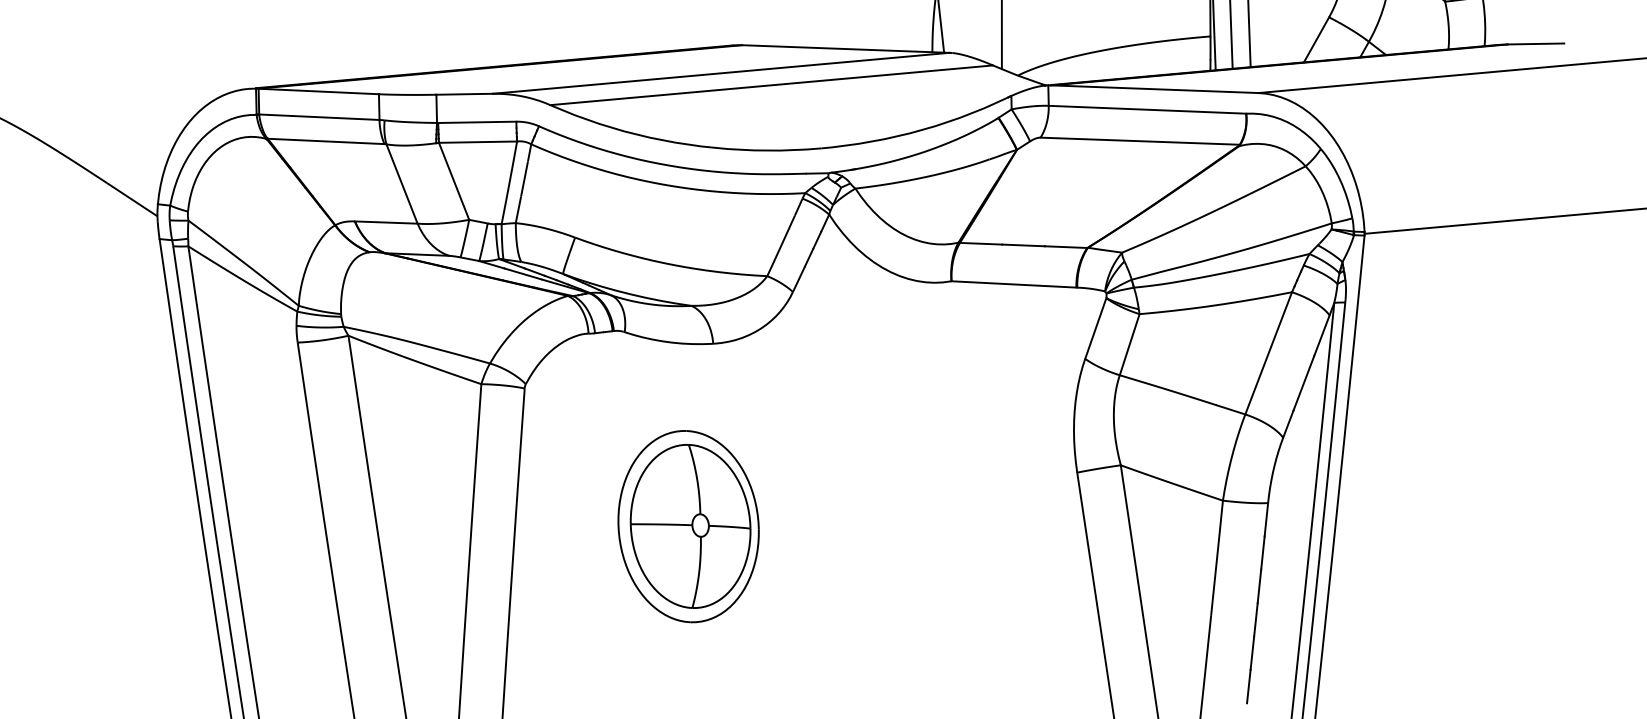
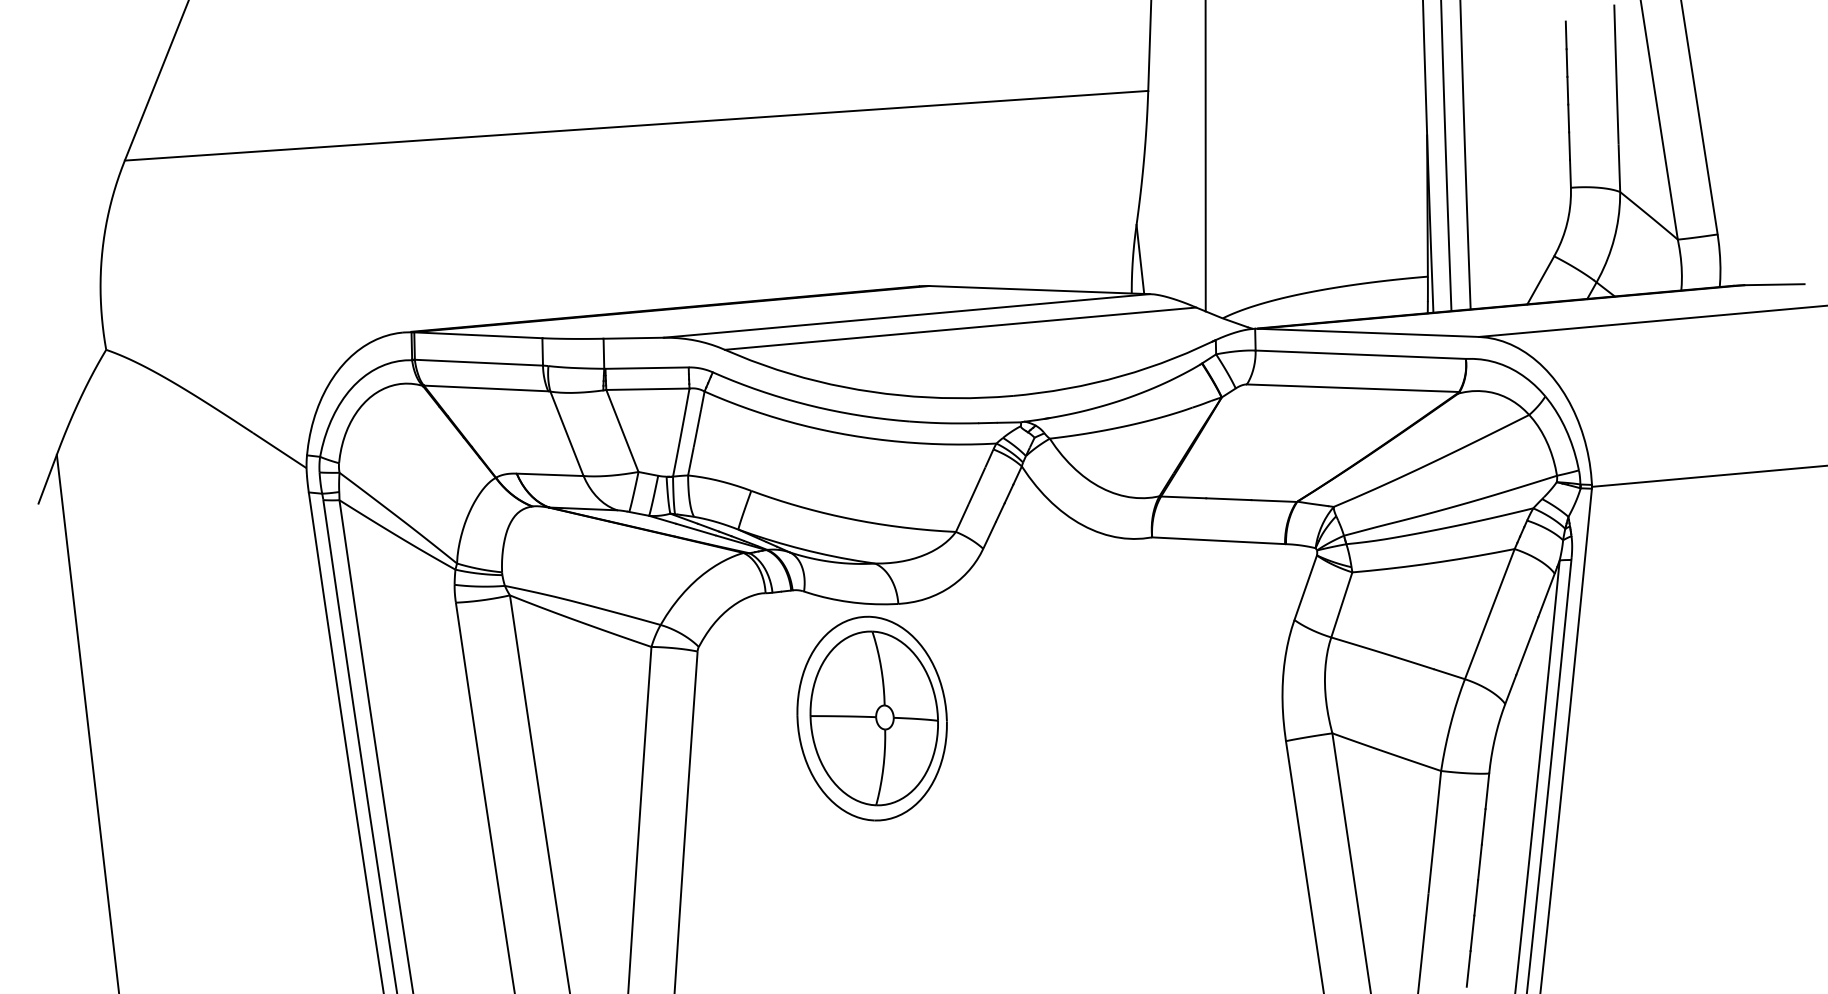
part: (688, 526) -> (871, 718), moved

